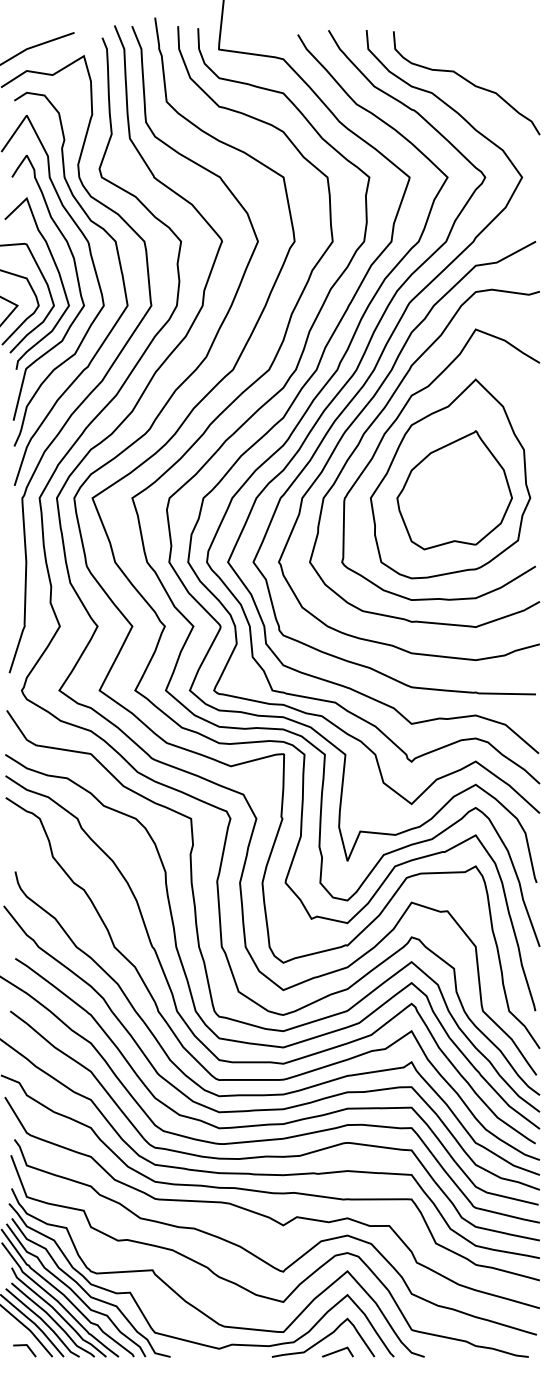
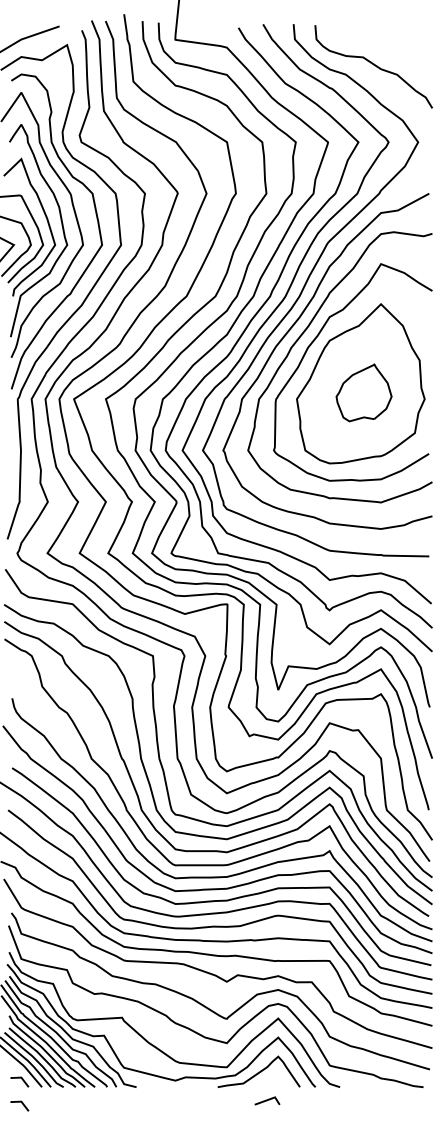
part: (454, 490) -> (363, 393), size x0.6
line: (337, 1351) -> (267, 1100), moved
line: (23, 1376) -> (18, 1102), added

